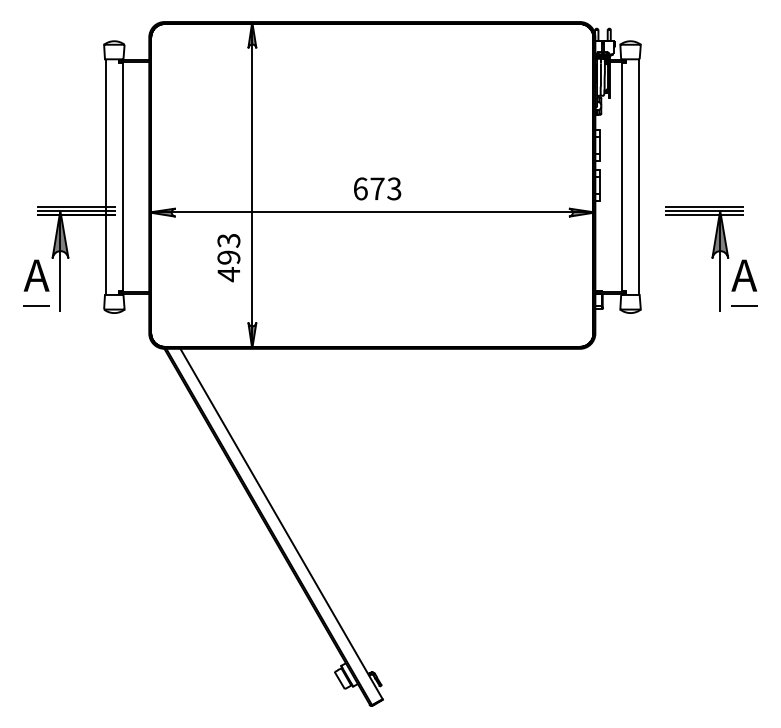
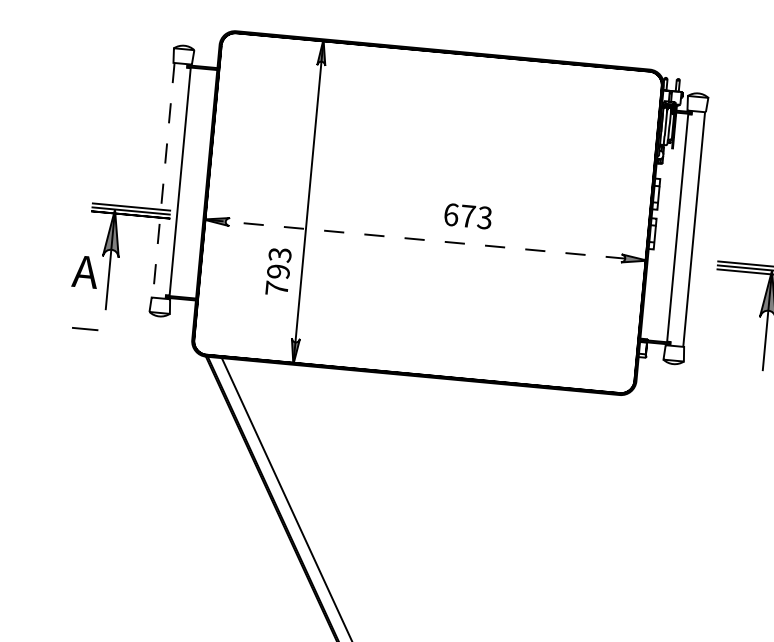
line: (106, 177) -> (164, 180), solid -> dashed
text: (377, 188) -> (468, 215), moved
line: (372, 212) -> (425, 240), solid -> dashed
text: (228, 274) -> (276, 288), 493 -> 793
line: (36, 305) -> (85, 329), moved

